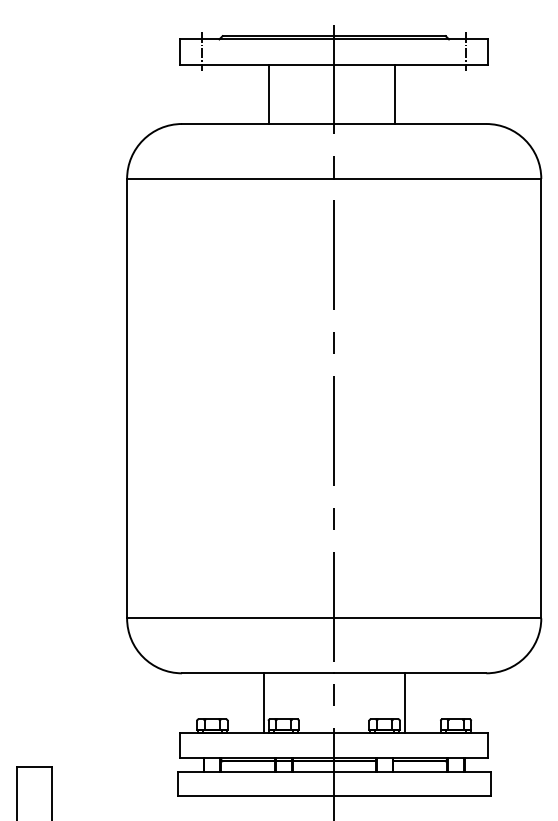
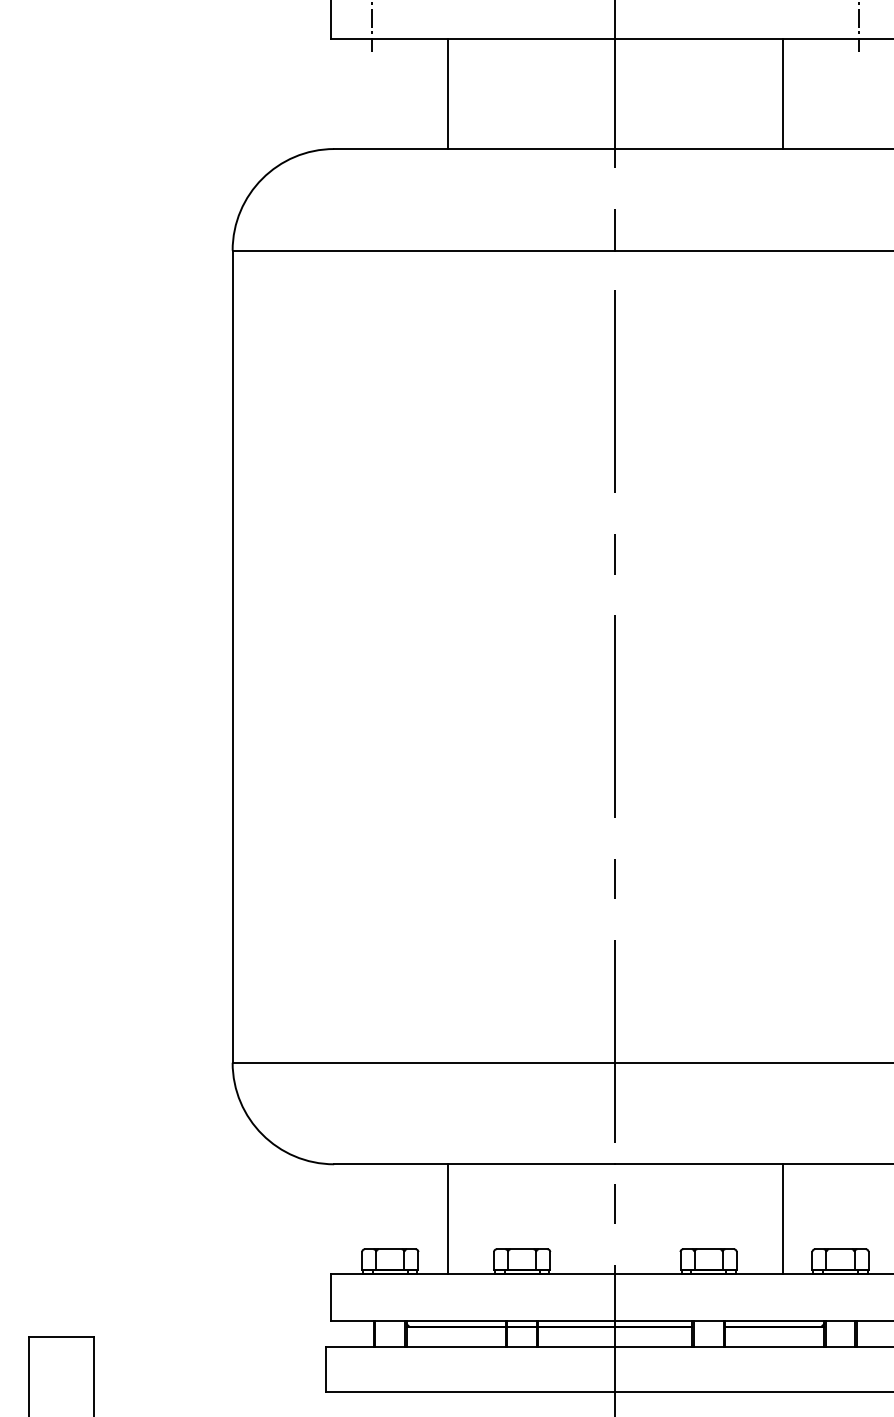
line: (268, 94) -> (447, 94), moved
line: (394, 94) -> (782, 94), moved
line: (263, 702) -> (447, 1218), moved
line: (404, 702) -> (782, 1218), moved

